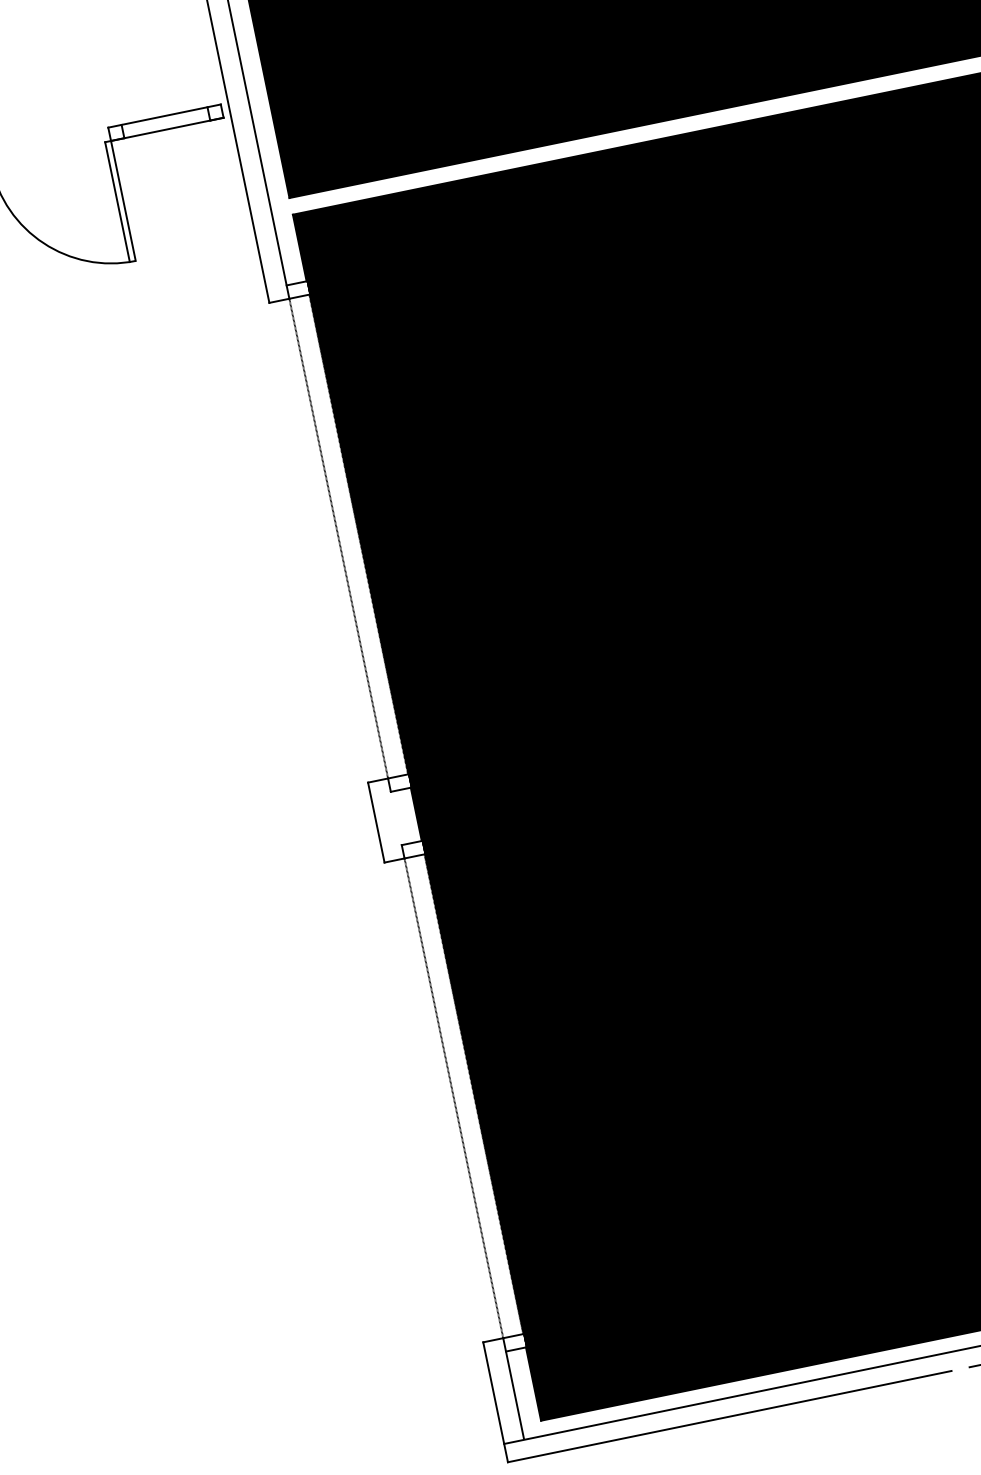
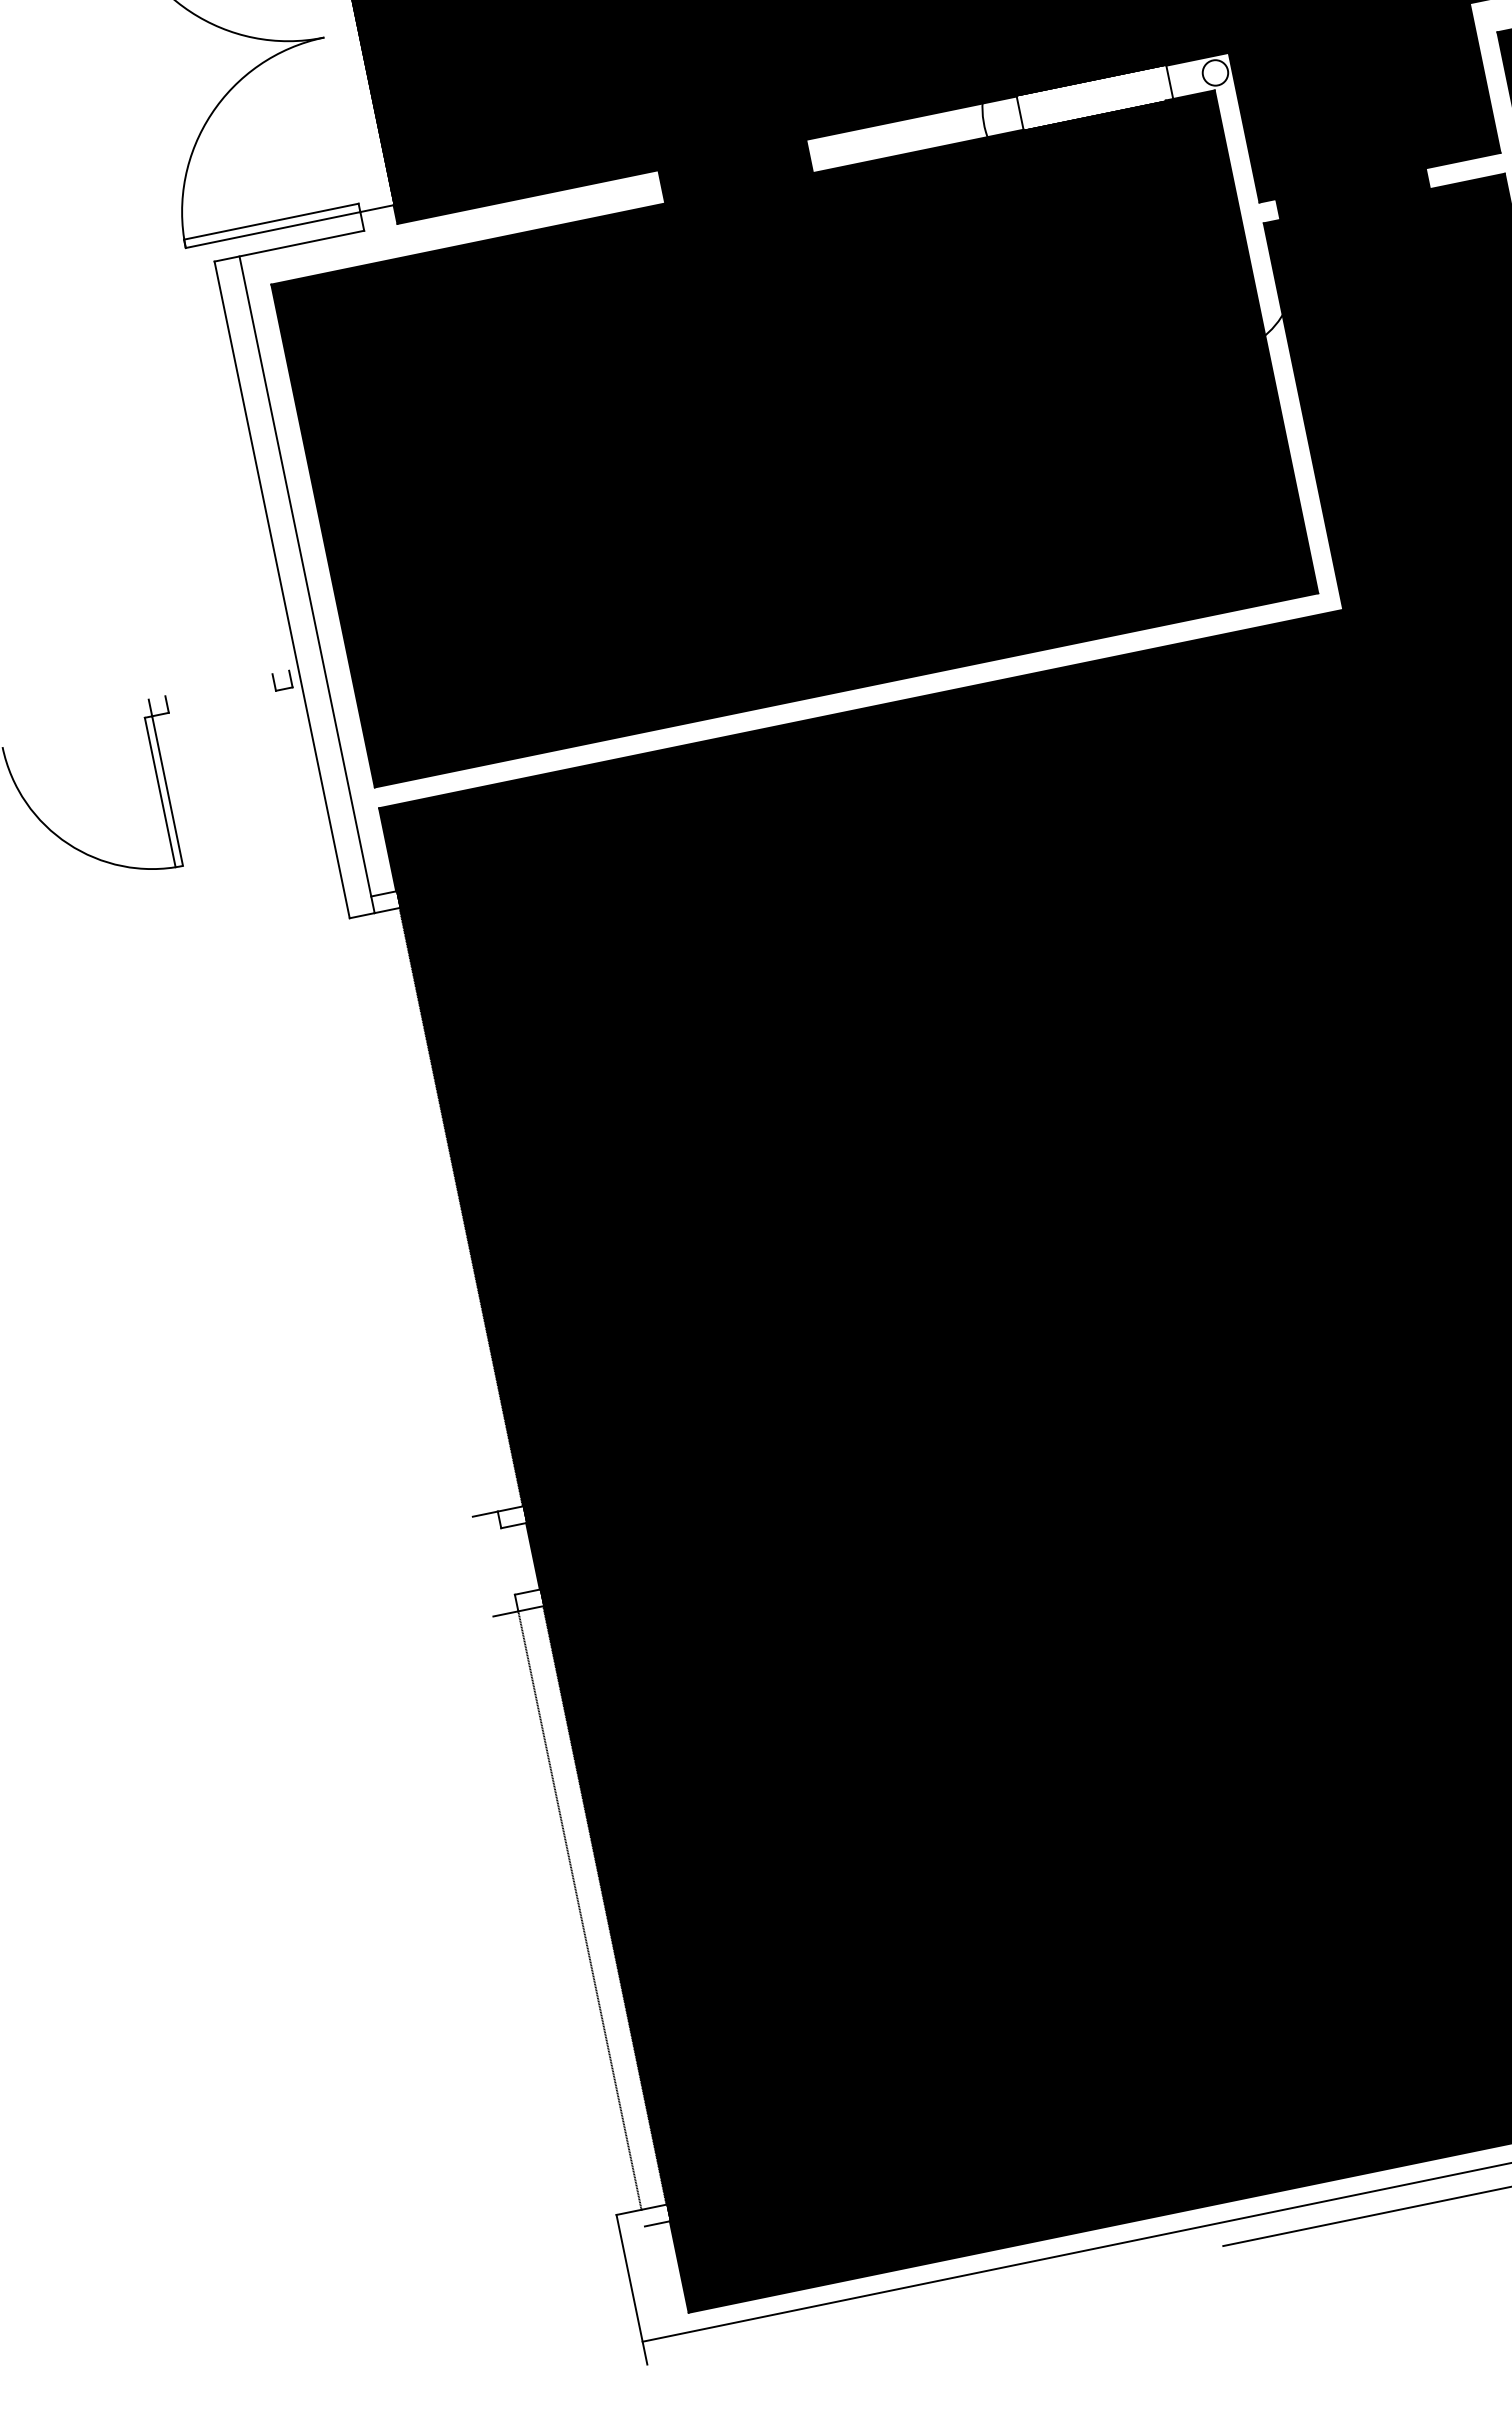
line: (164, 115) -> (218, 684), removed
line: (167, 129) -> (222, 701), removed
line: (338, 538) -> (435, 1212), removed
line: (375, 822) -> (482, 1566), removed
line: (513, 1387) -> (654, 2271), removed
line: (729, 1416) -> (923, 2307), removed

